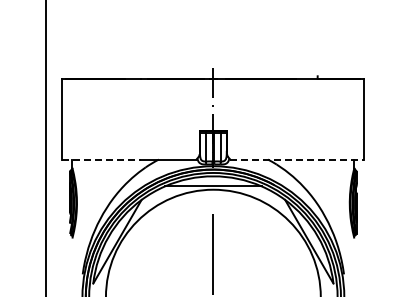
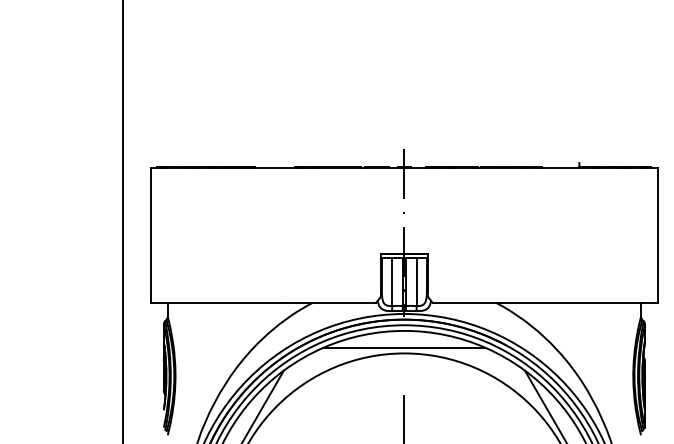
line: (102, 159) -> (218, 302), dashed -> solid
line: (297, 159) -> (545, 302), dashed -> solid

